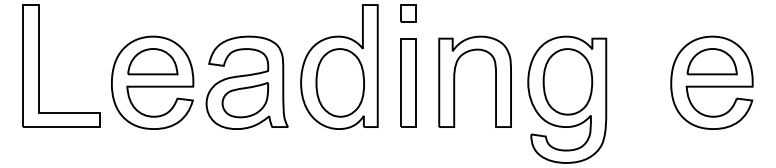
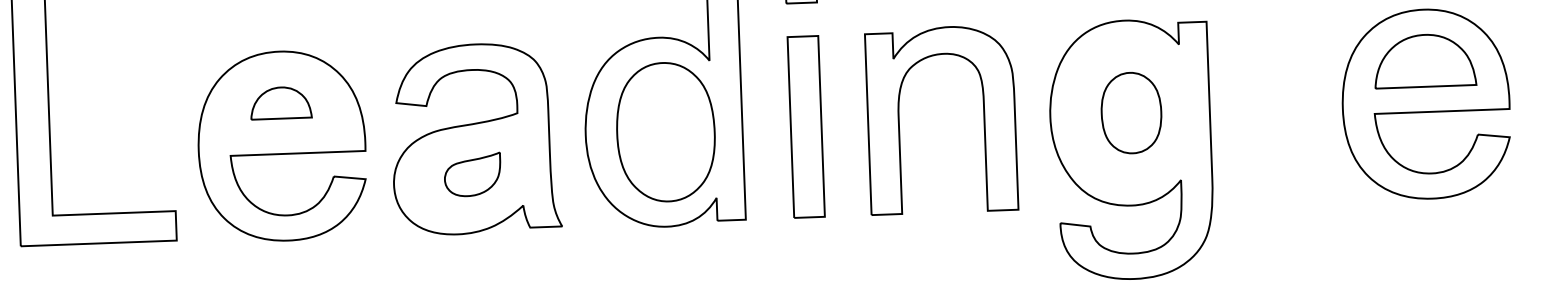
part: (152, 61) -> (280, 102), size x0.6
part: (567, 81) -> (1130, 112), size x0.6
part: (244, 100) -> (471, 175), size x0.6

